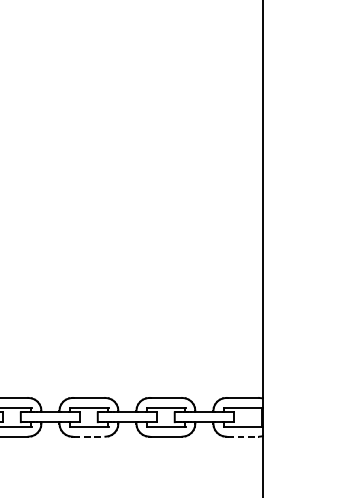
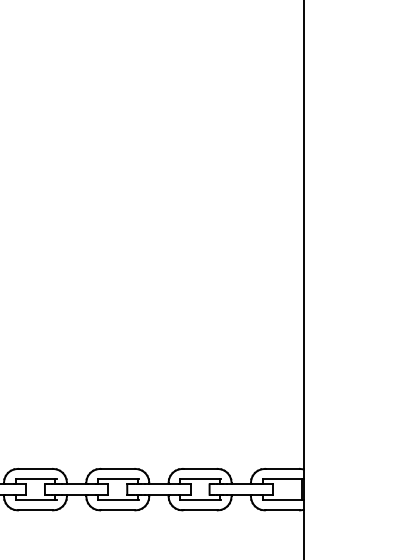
line: (89, 436) -> (118, 510), dashed -> solid
line: (243, 436) -> (283, 510), dashed -> solid

